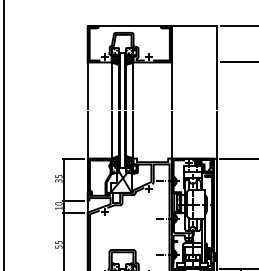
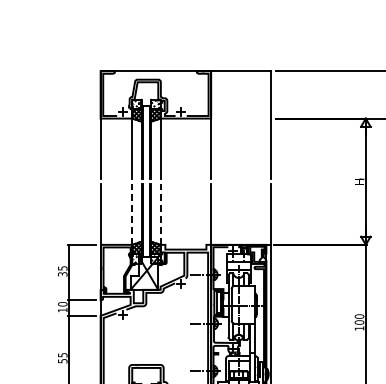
line: (111, 134) -> (132, 213), solid -> dashed
line: (133, 134) -> (160, 213), solid -> dashed

